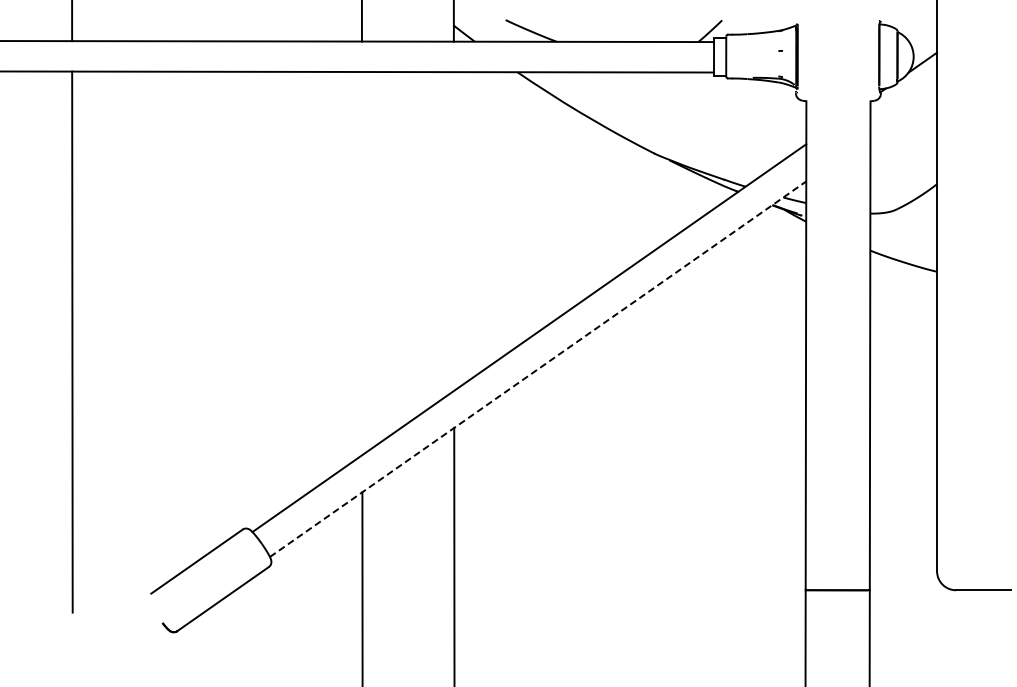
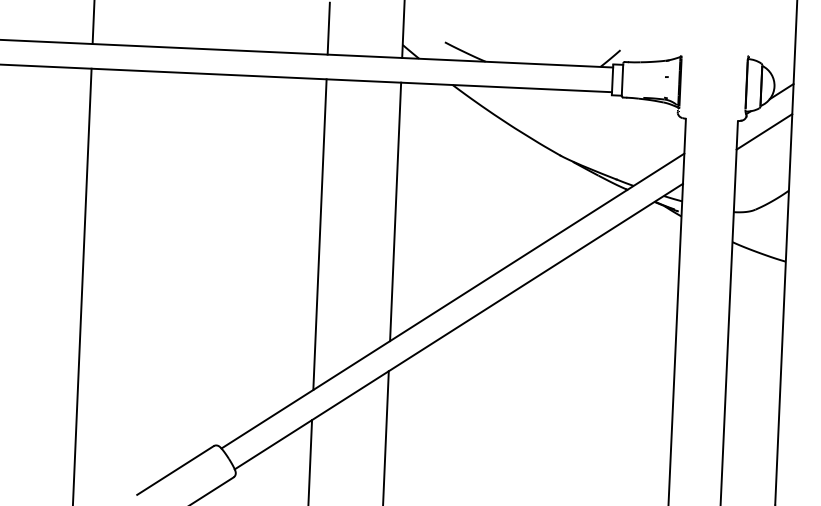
line: (903, 112) -> (764, 131), added
line: (453, 231) -> (395, 211), added
line: (362, 263) -> (320, 234), added
line: (538, 368) -> (459, 326), dashed -> solid

